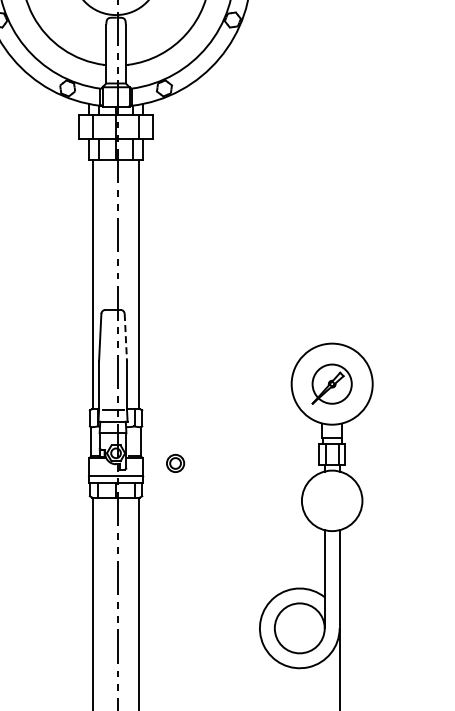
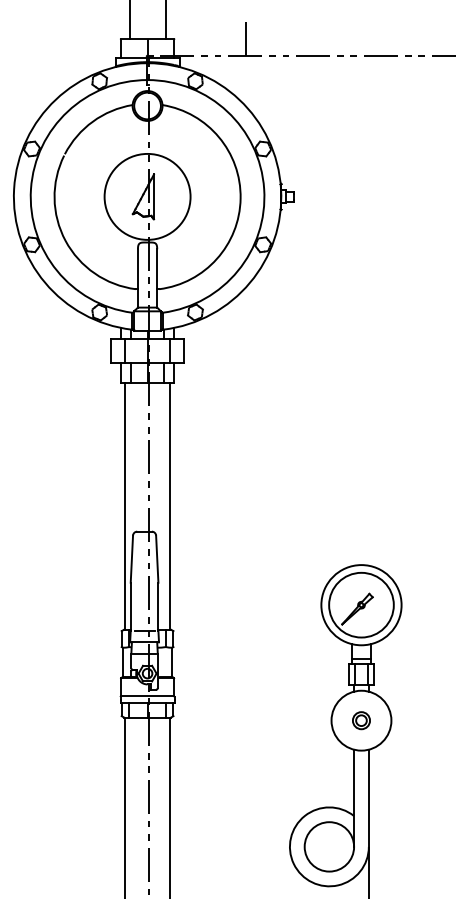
line: (126, 338) -> (157, 559), dashed -> solid
circle: (332, 383) -> (361, 604), size x1.67
part: (175, 463) -> (361, 720), moved

